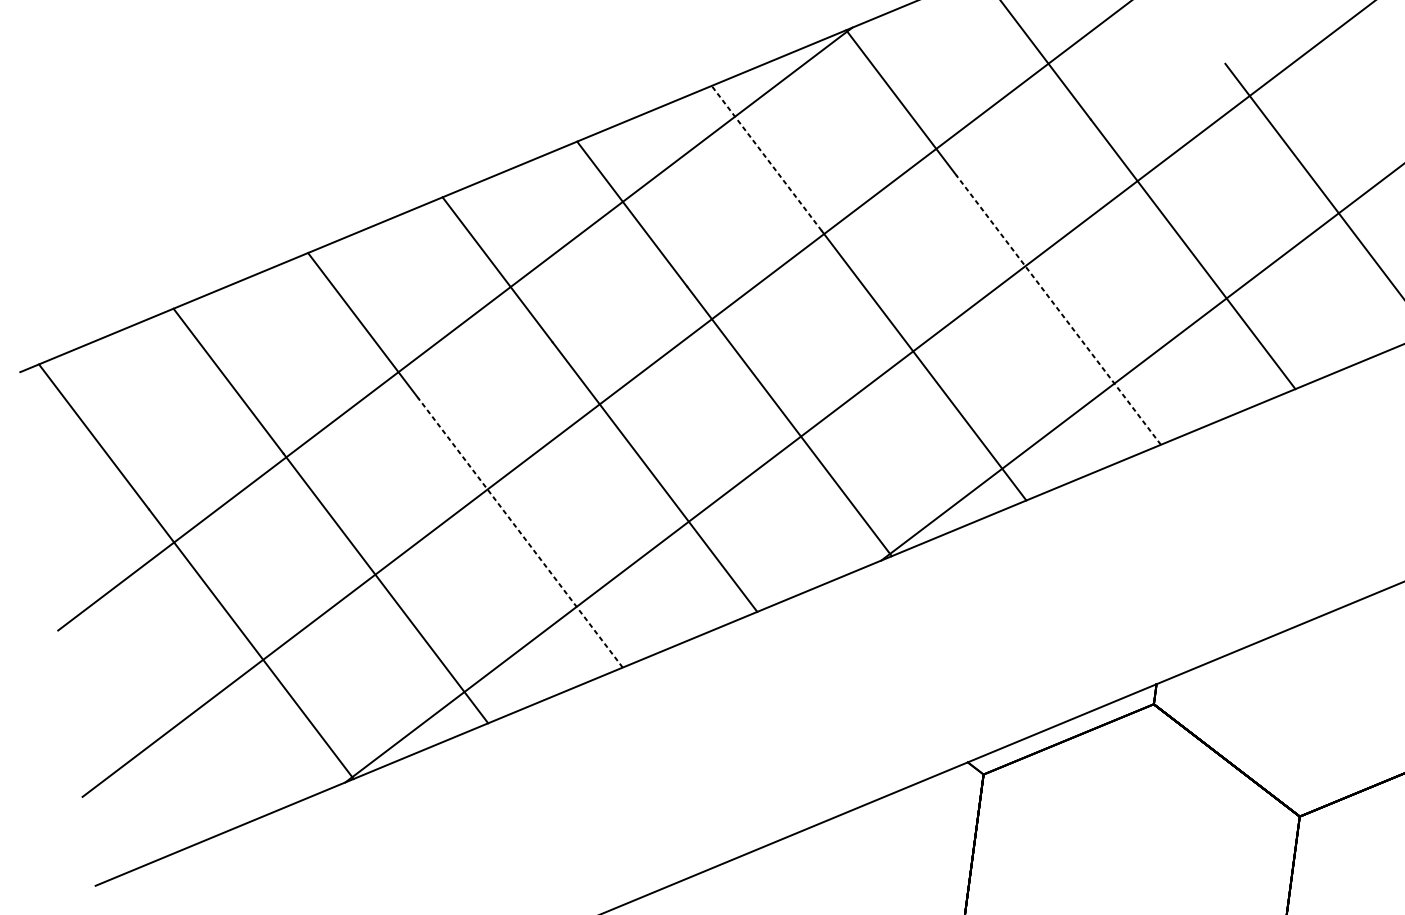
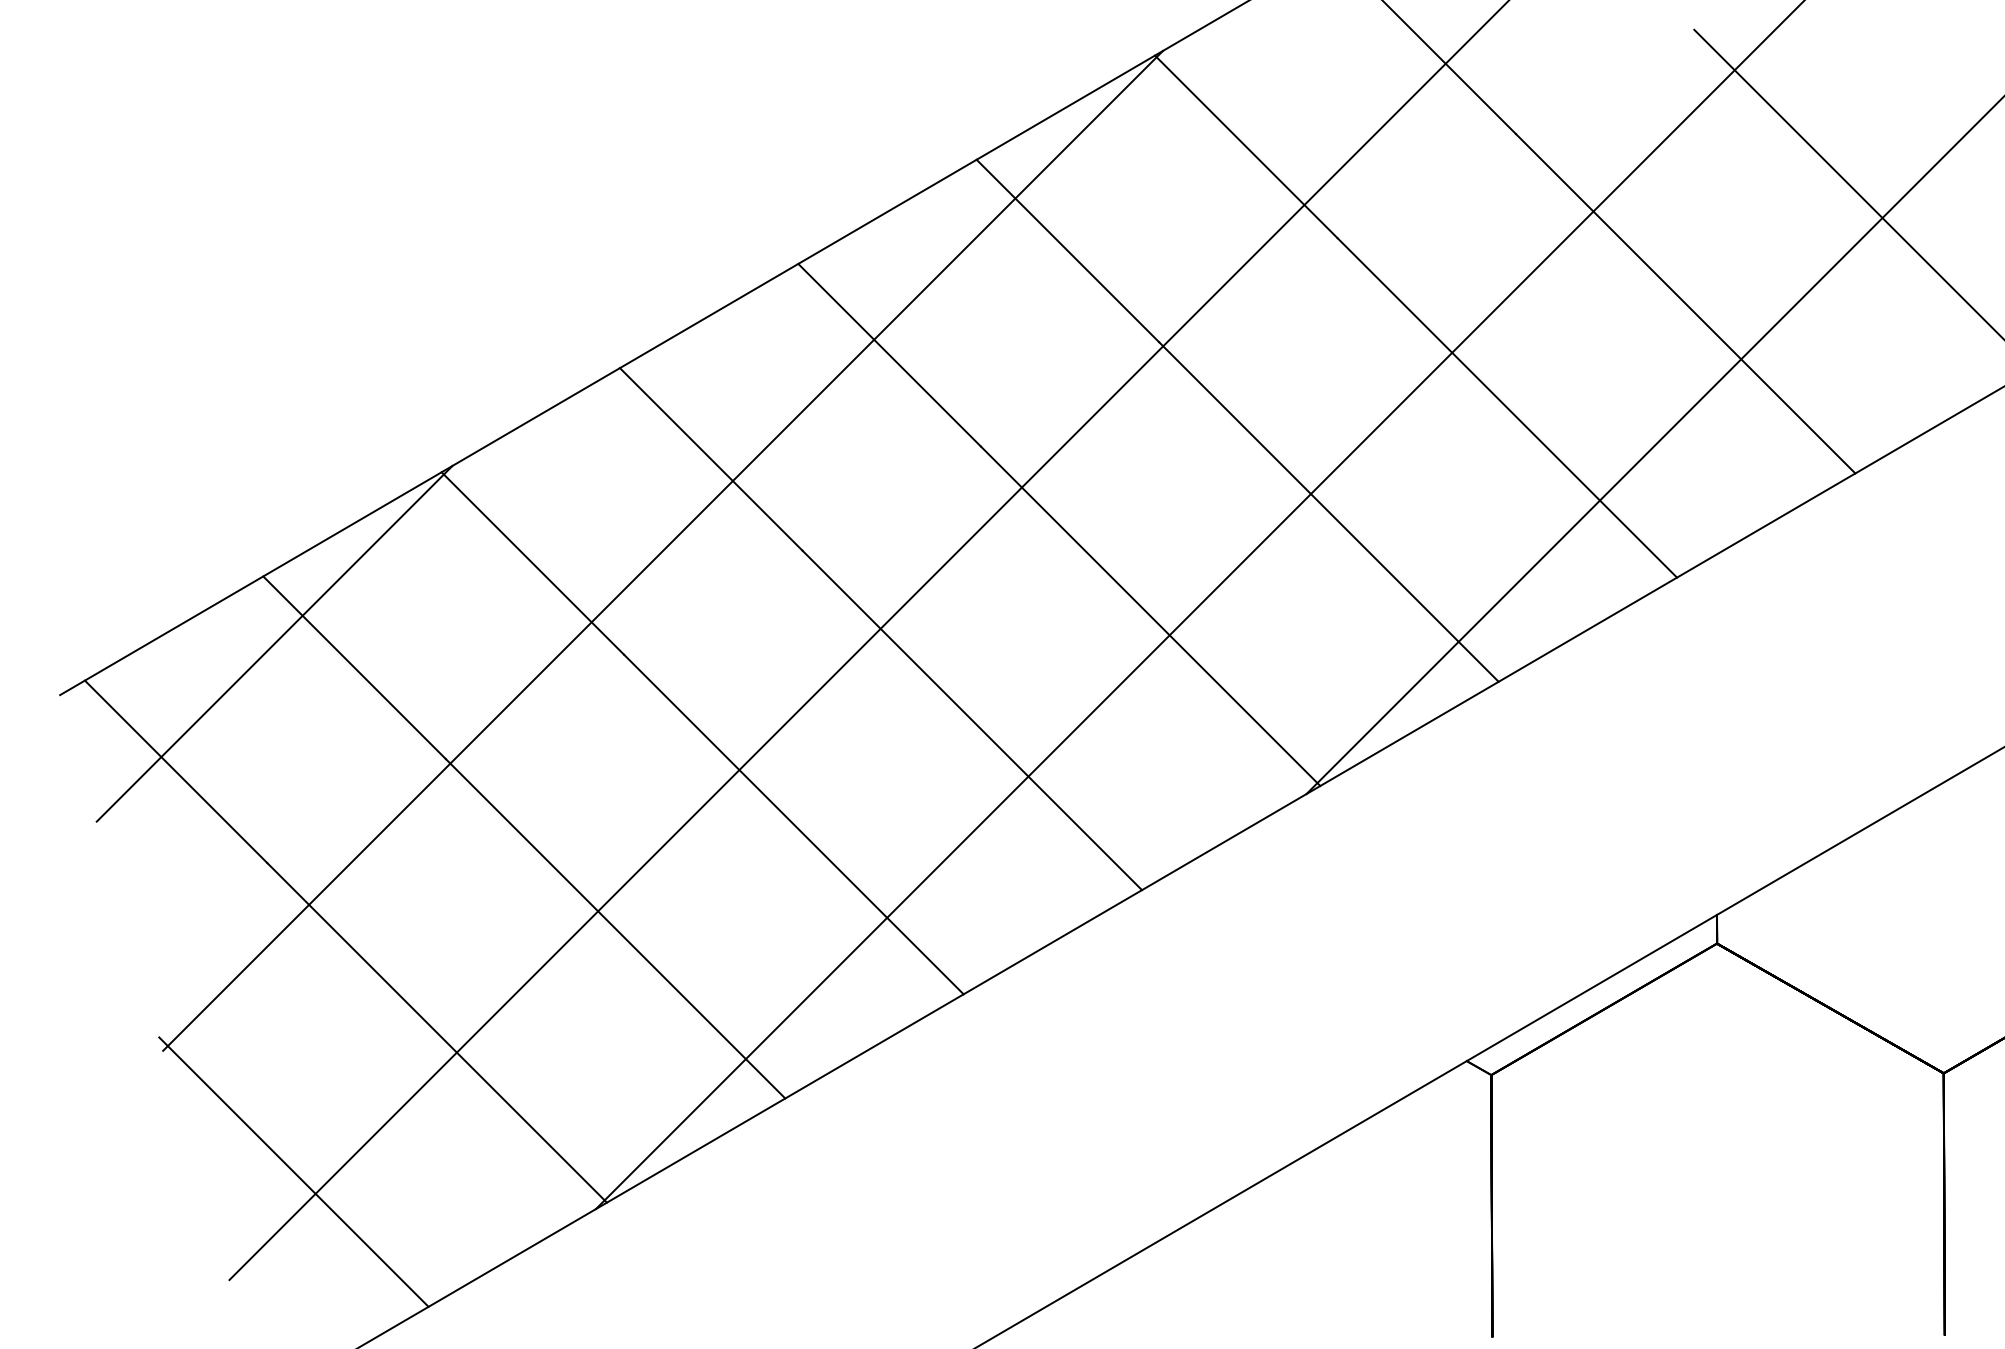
line: (766, 157) -> (1067, 250), dashed -> solid
line: (1058, 309) -> (1506, 407), dashed -> solid
line: (174, 356) -> (274, 643), added
line: (520, 532) -> (793, 824), dashed -> solid
line: (137, 727) -> (293, 1171), added

